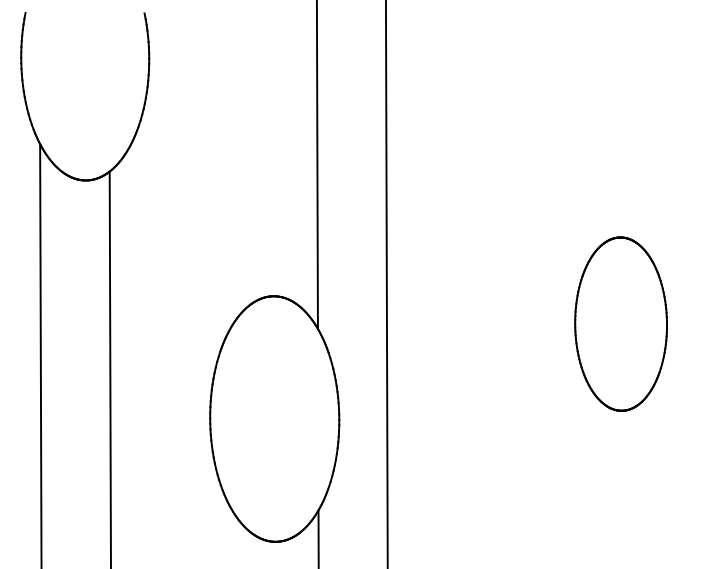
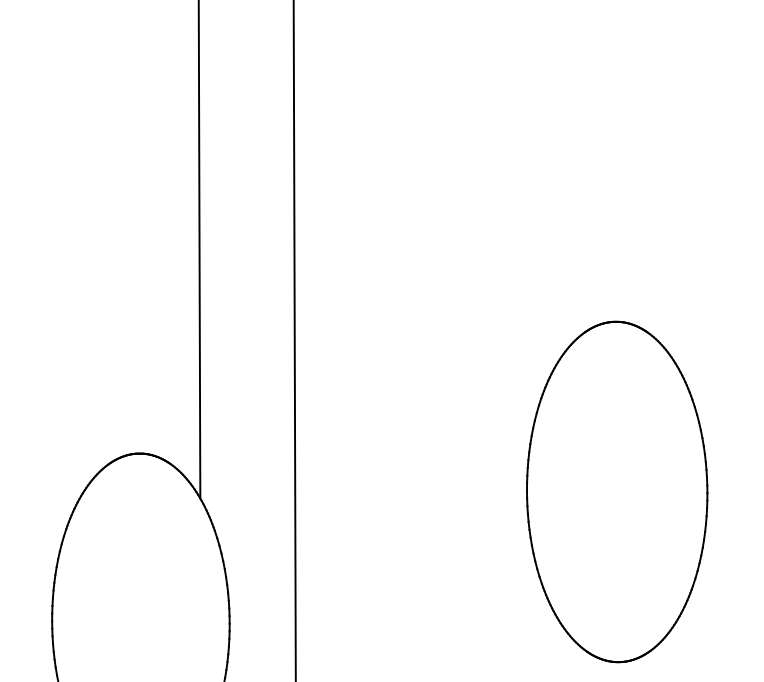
part: (620, 323) -> (616, 490), size x1.43

